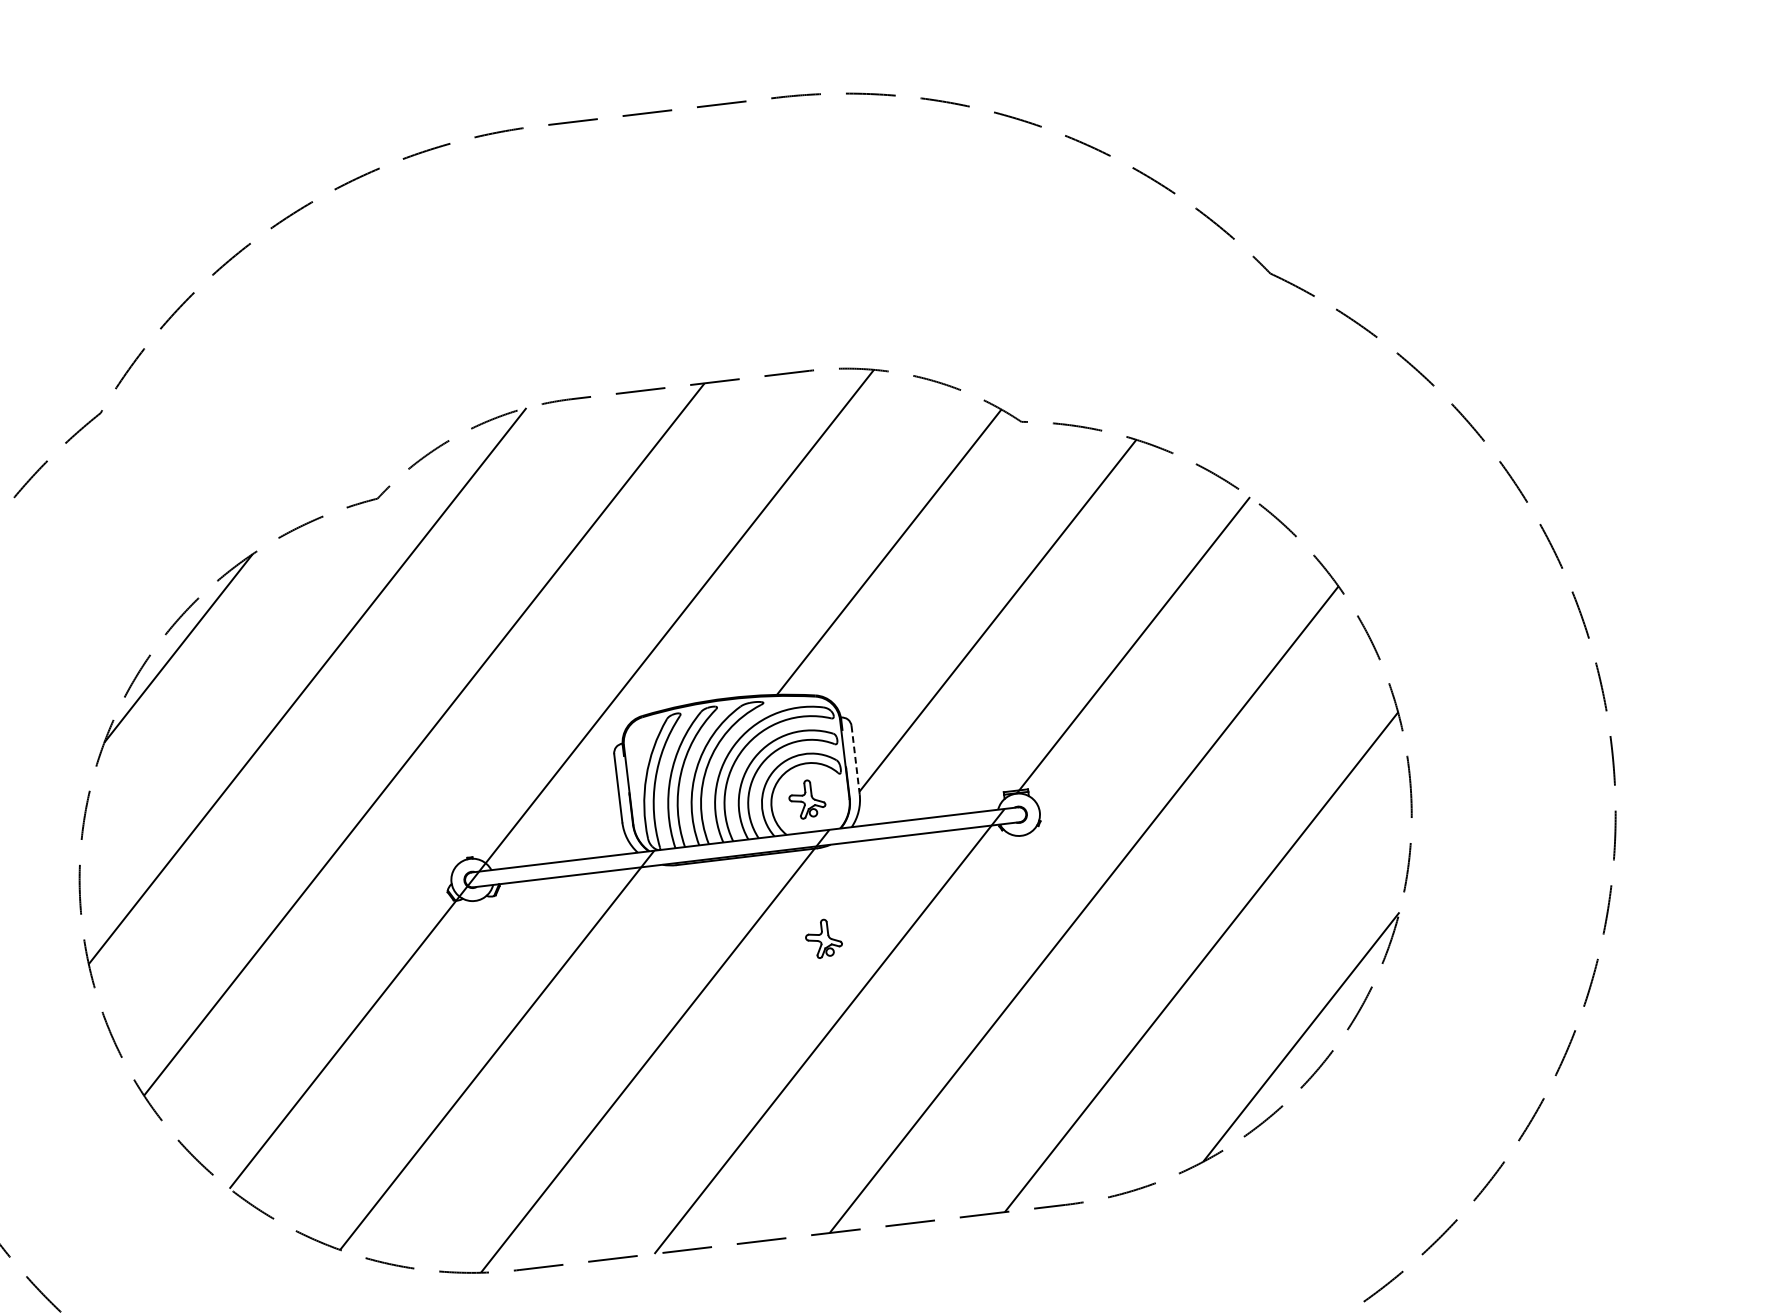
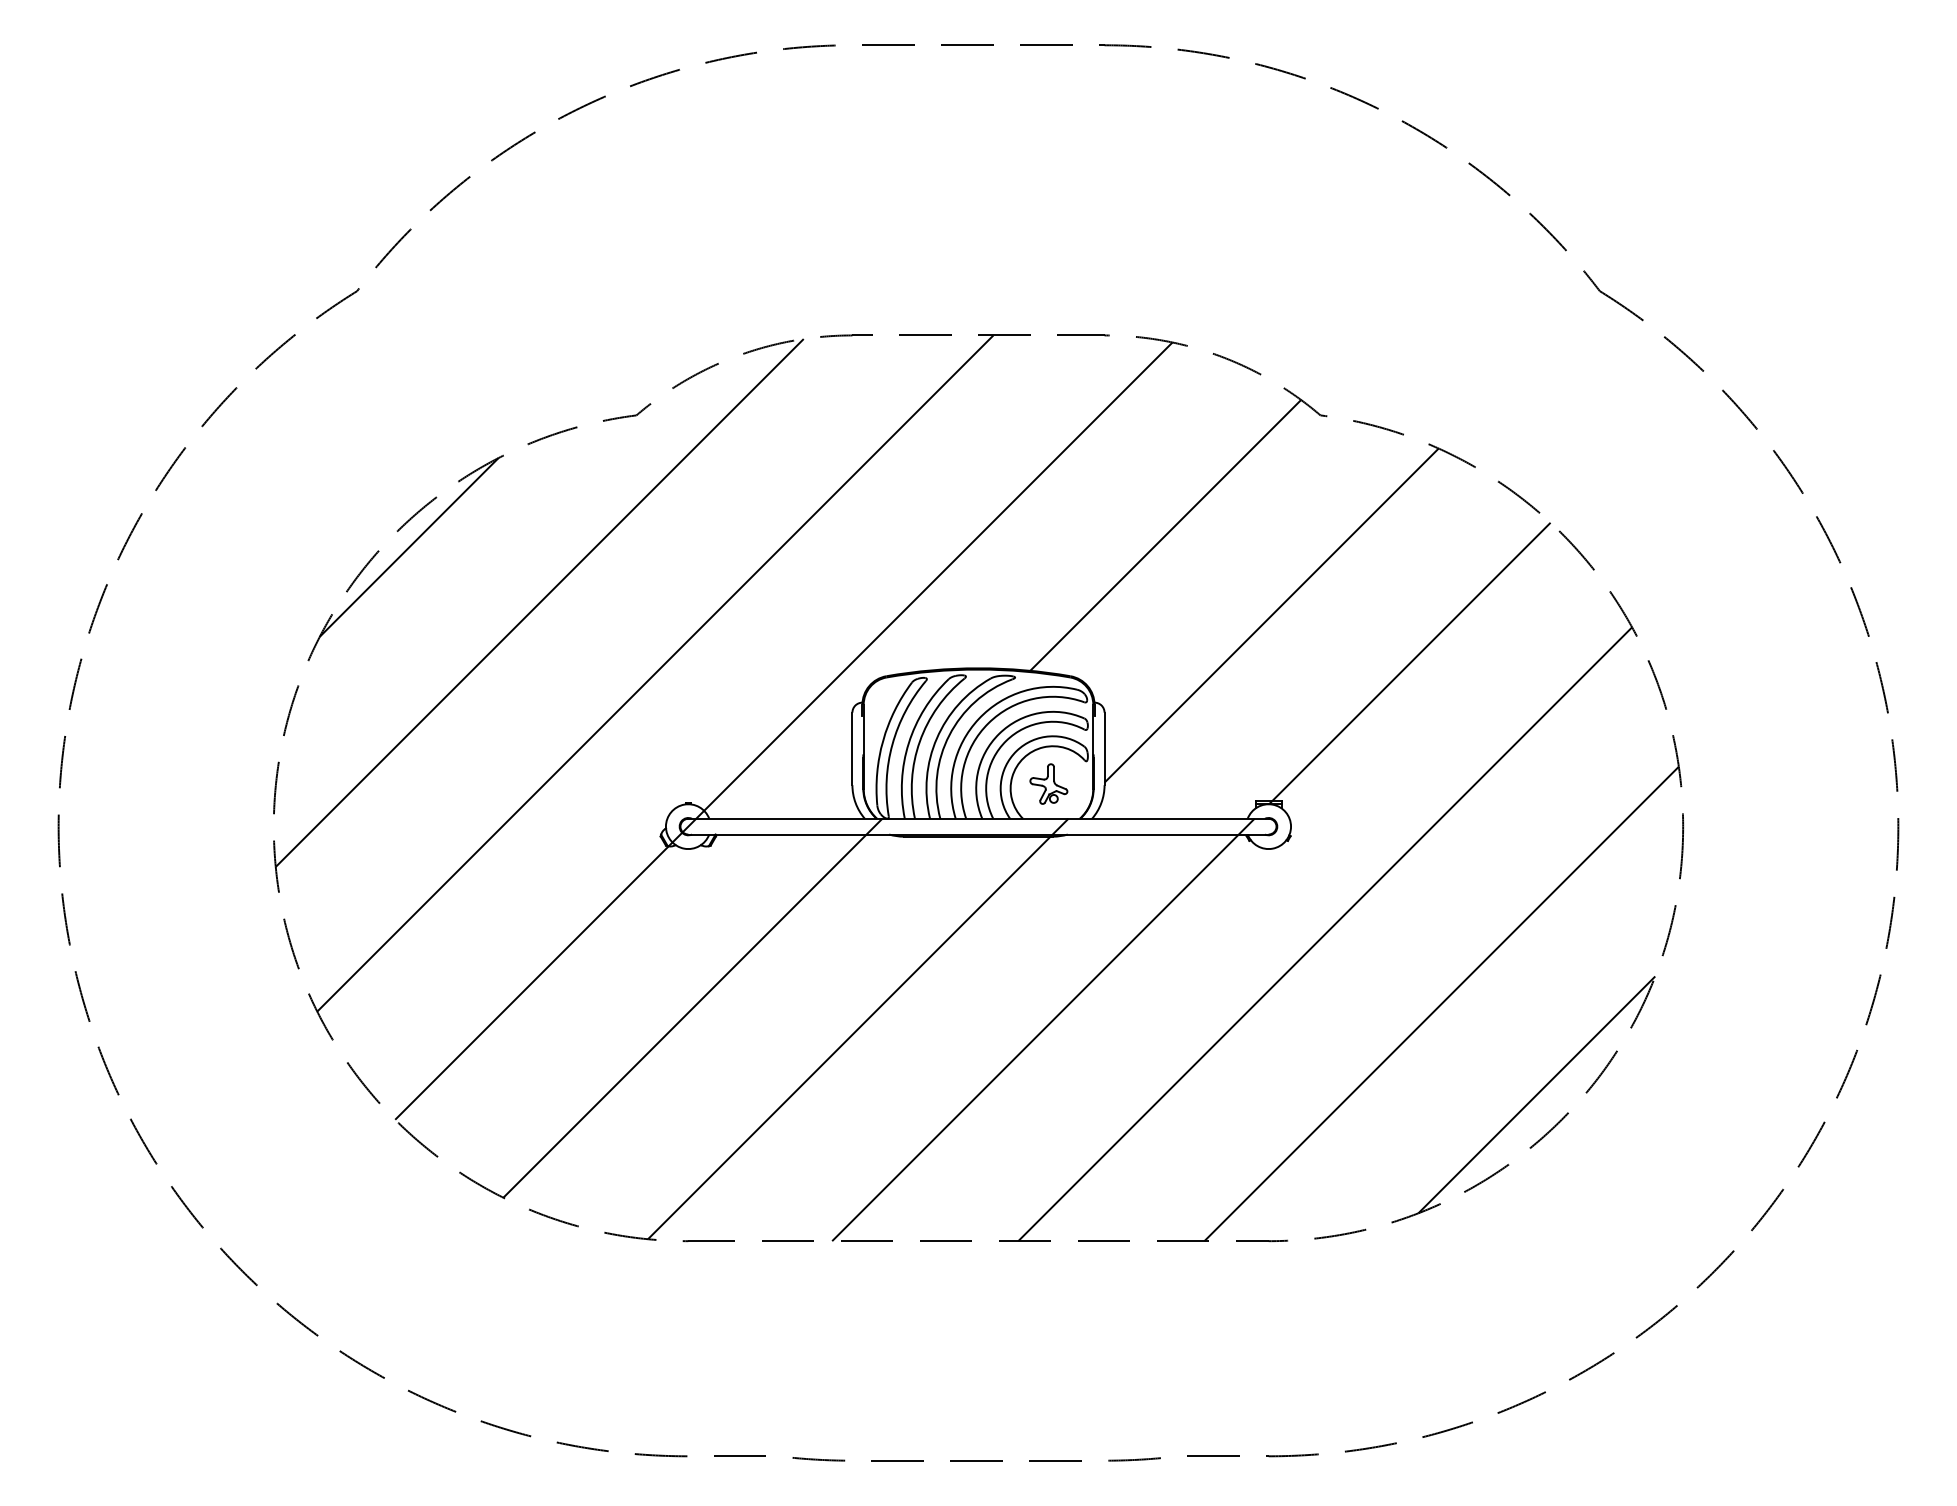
line: (855, 760) -> (1104, 749), dashed -> solid
part: (823, 938) -> (1048, 931), removed

